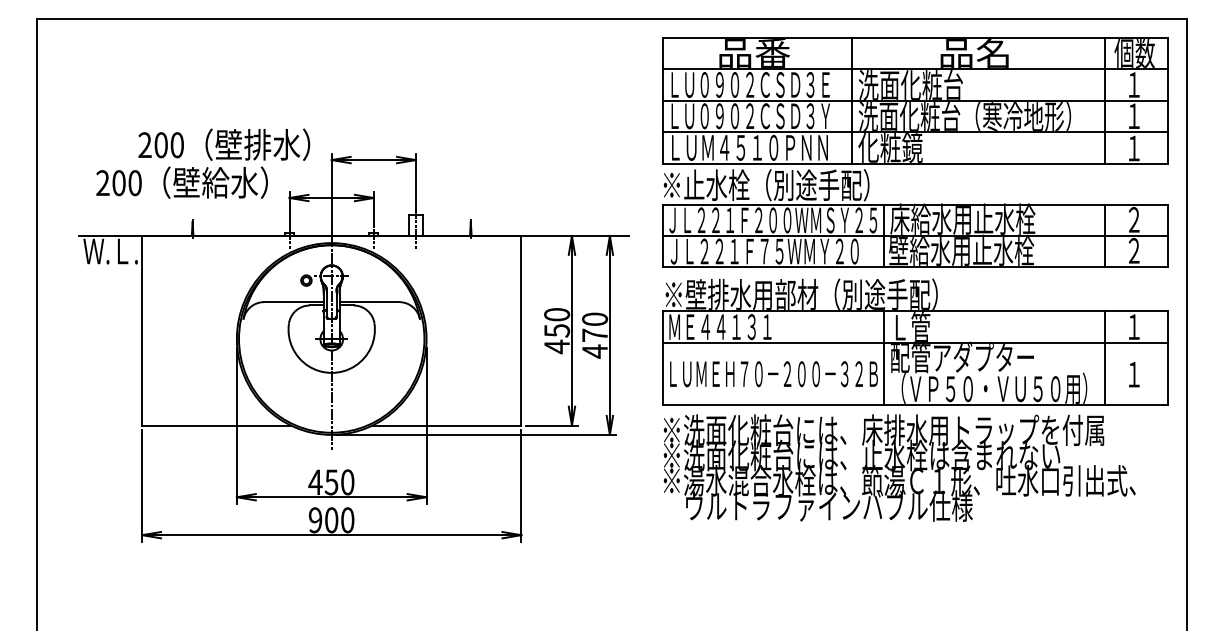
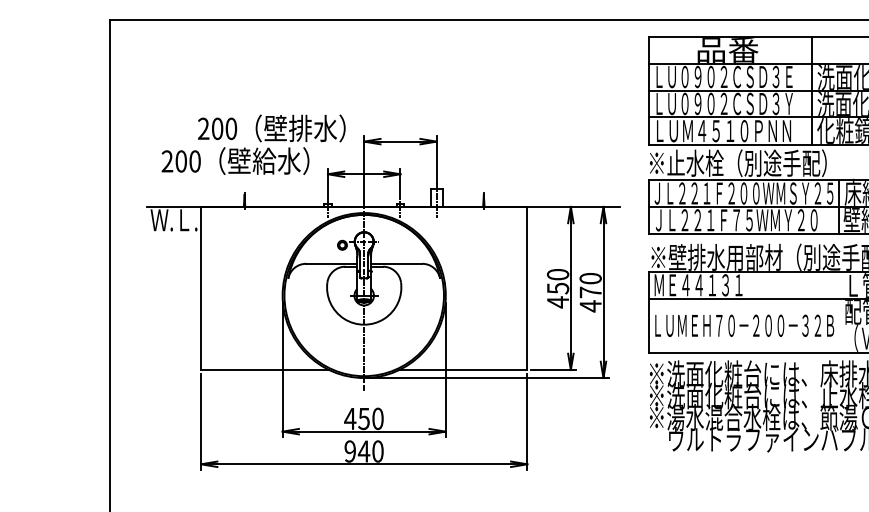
line: (883, 358) -> (838, 312), removed
text: (331, 520) -> (364, 451), 900 -> 940

